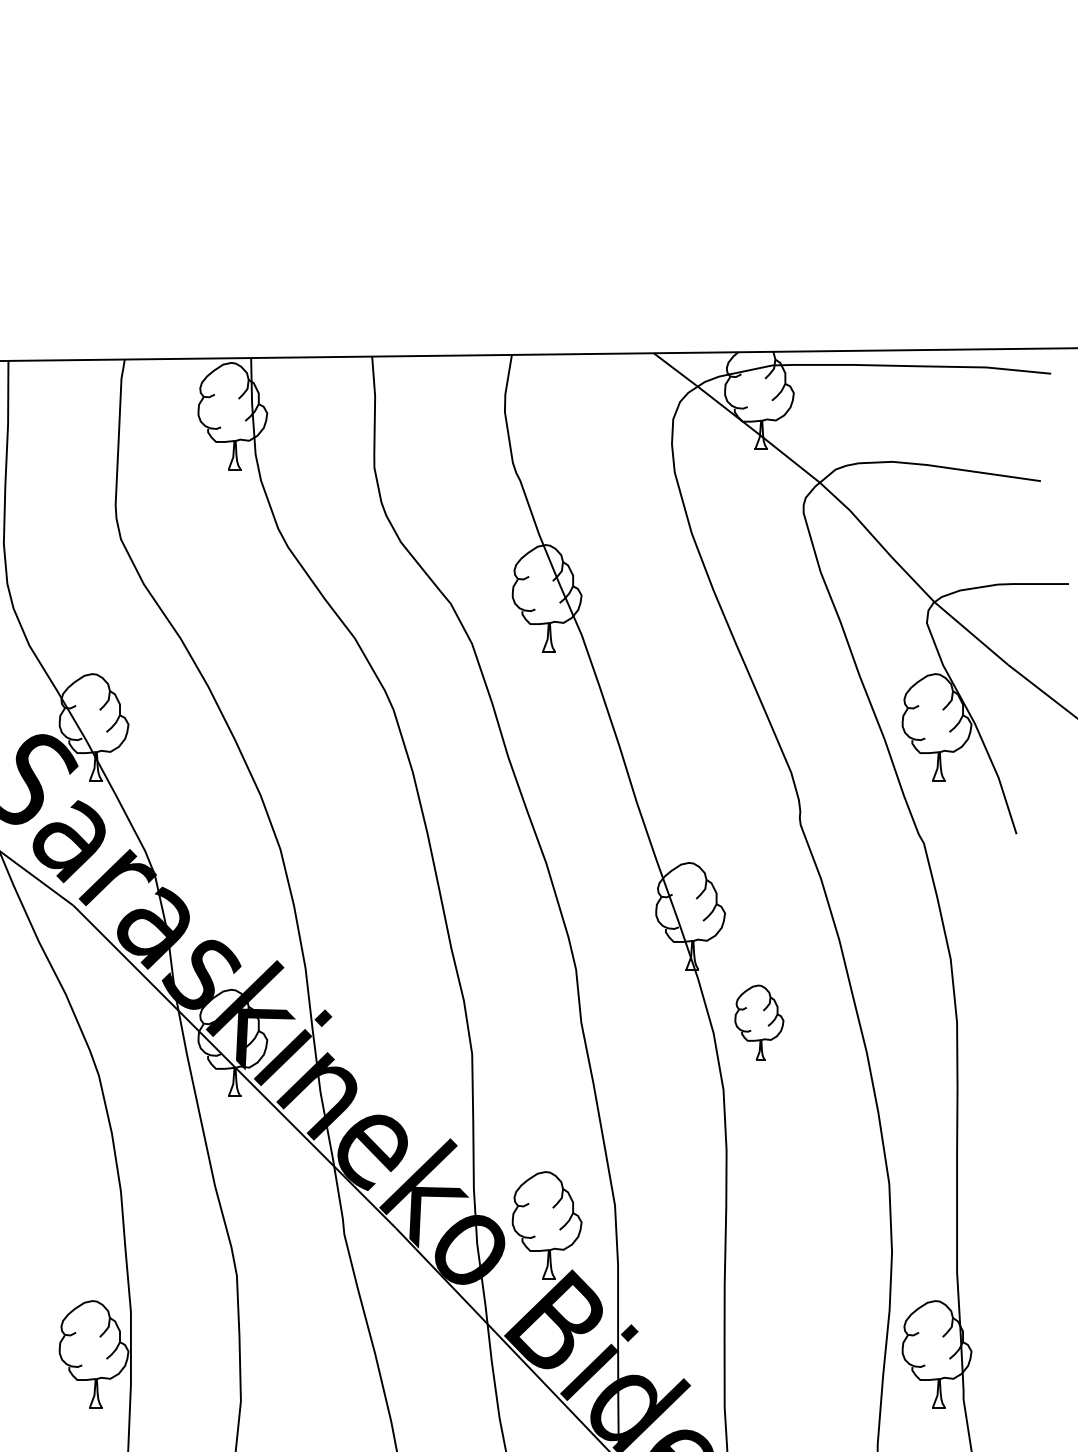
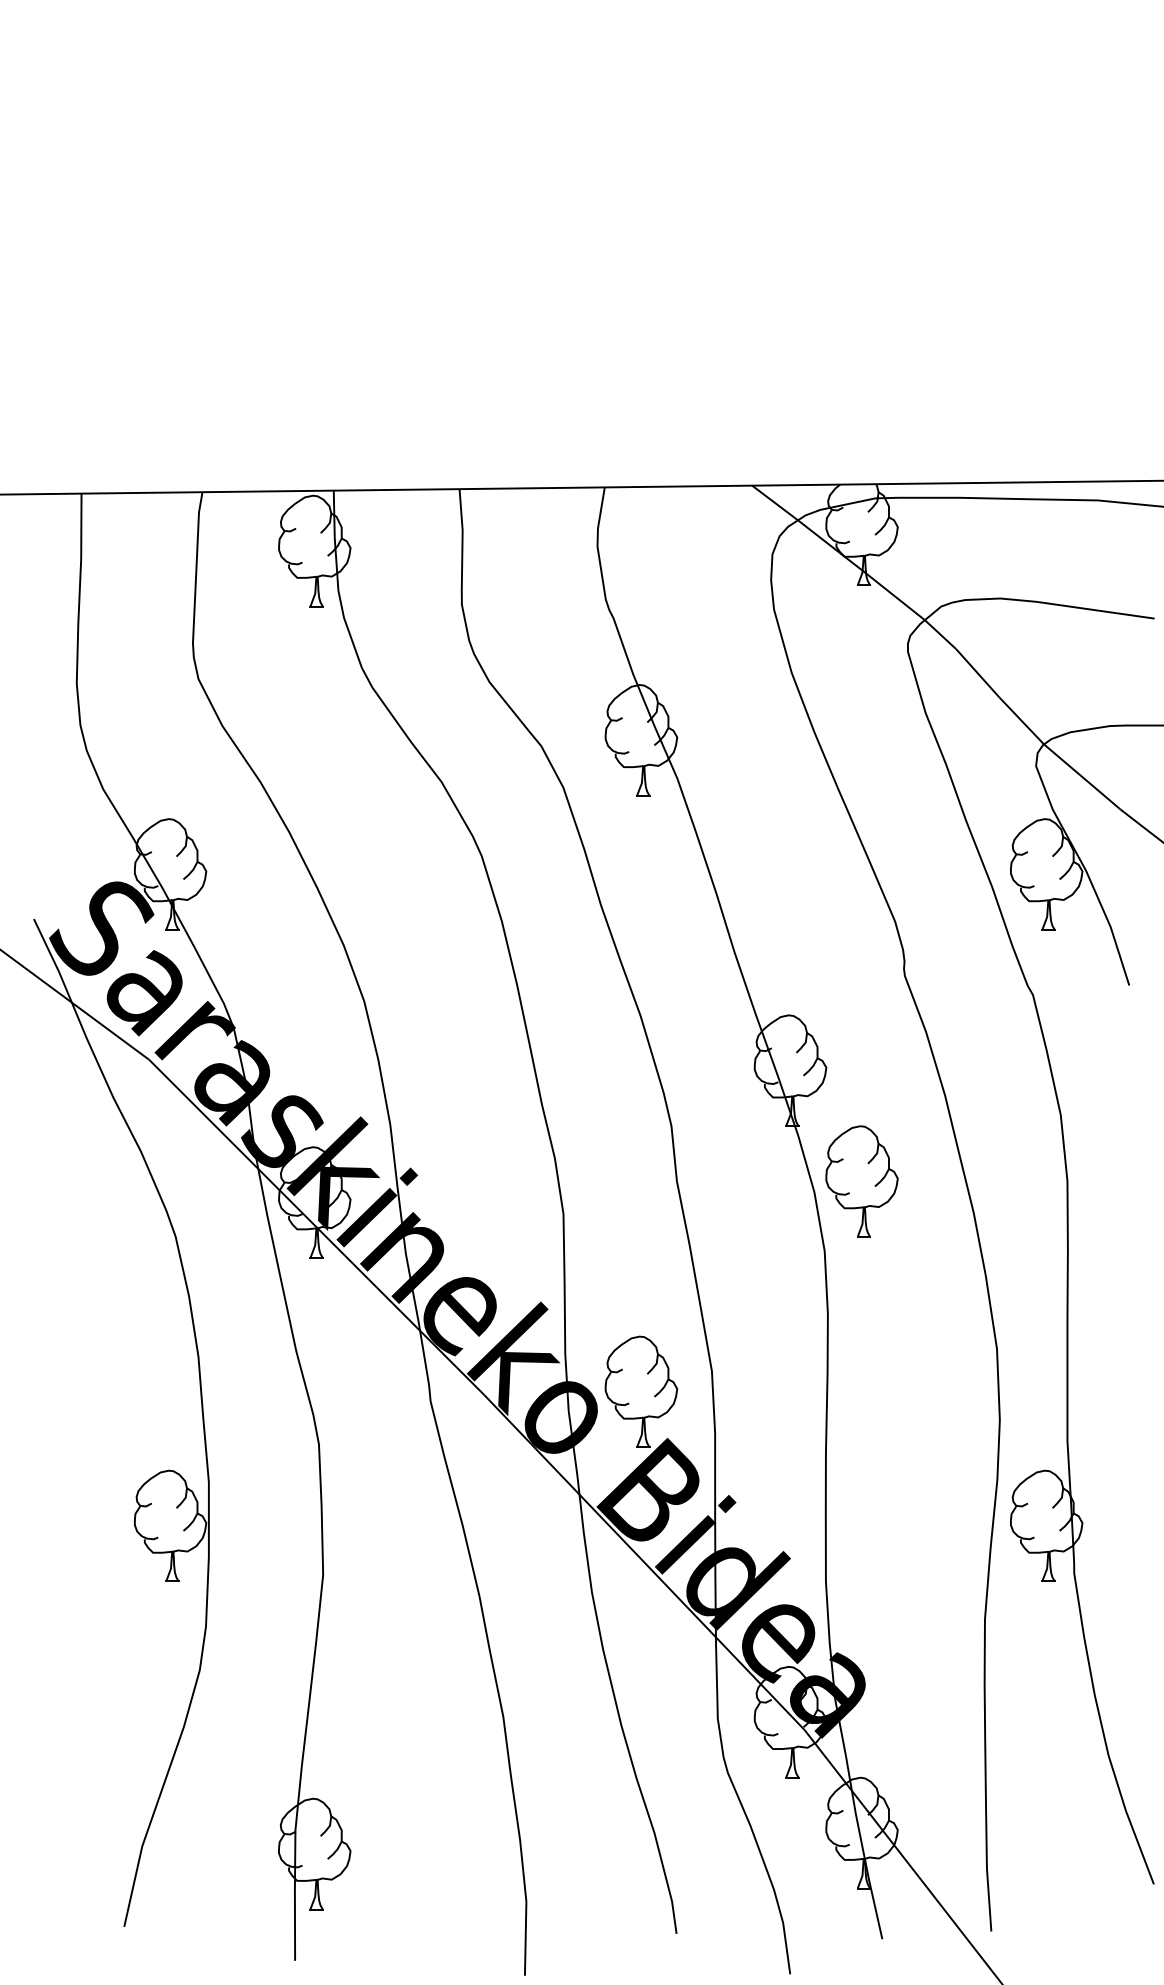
part: (758, 1022) -> (861, 1181), size x1.43

